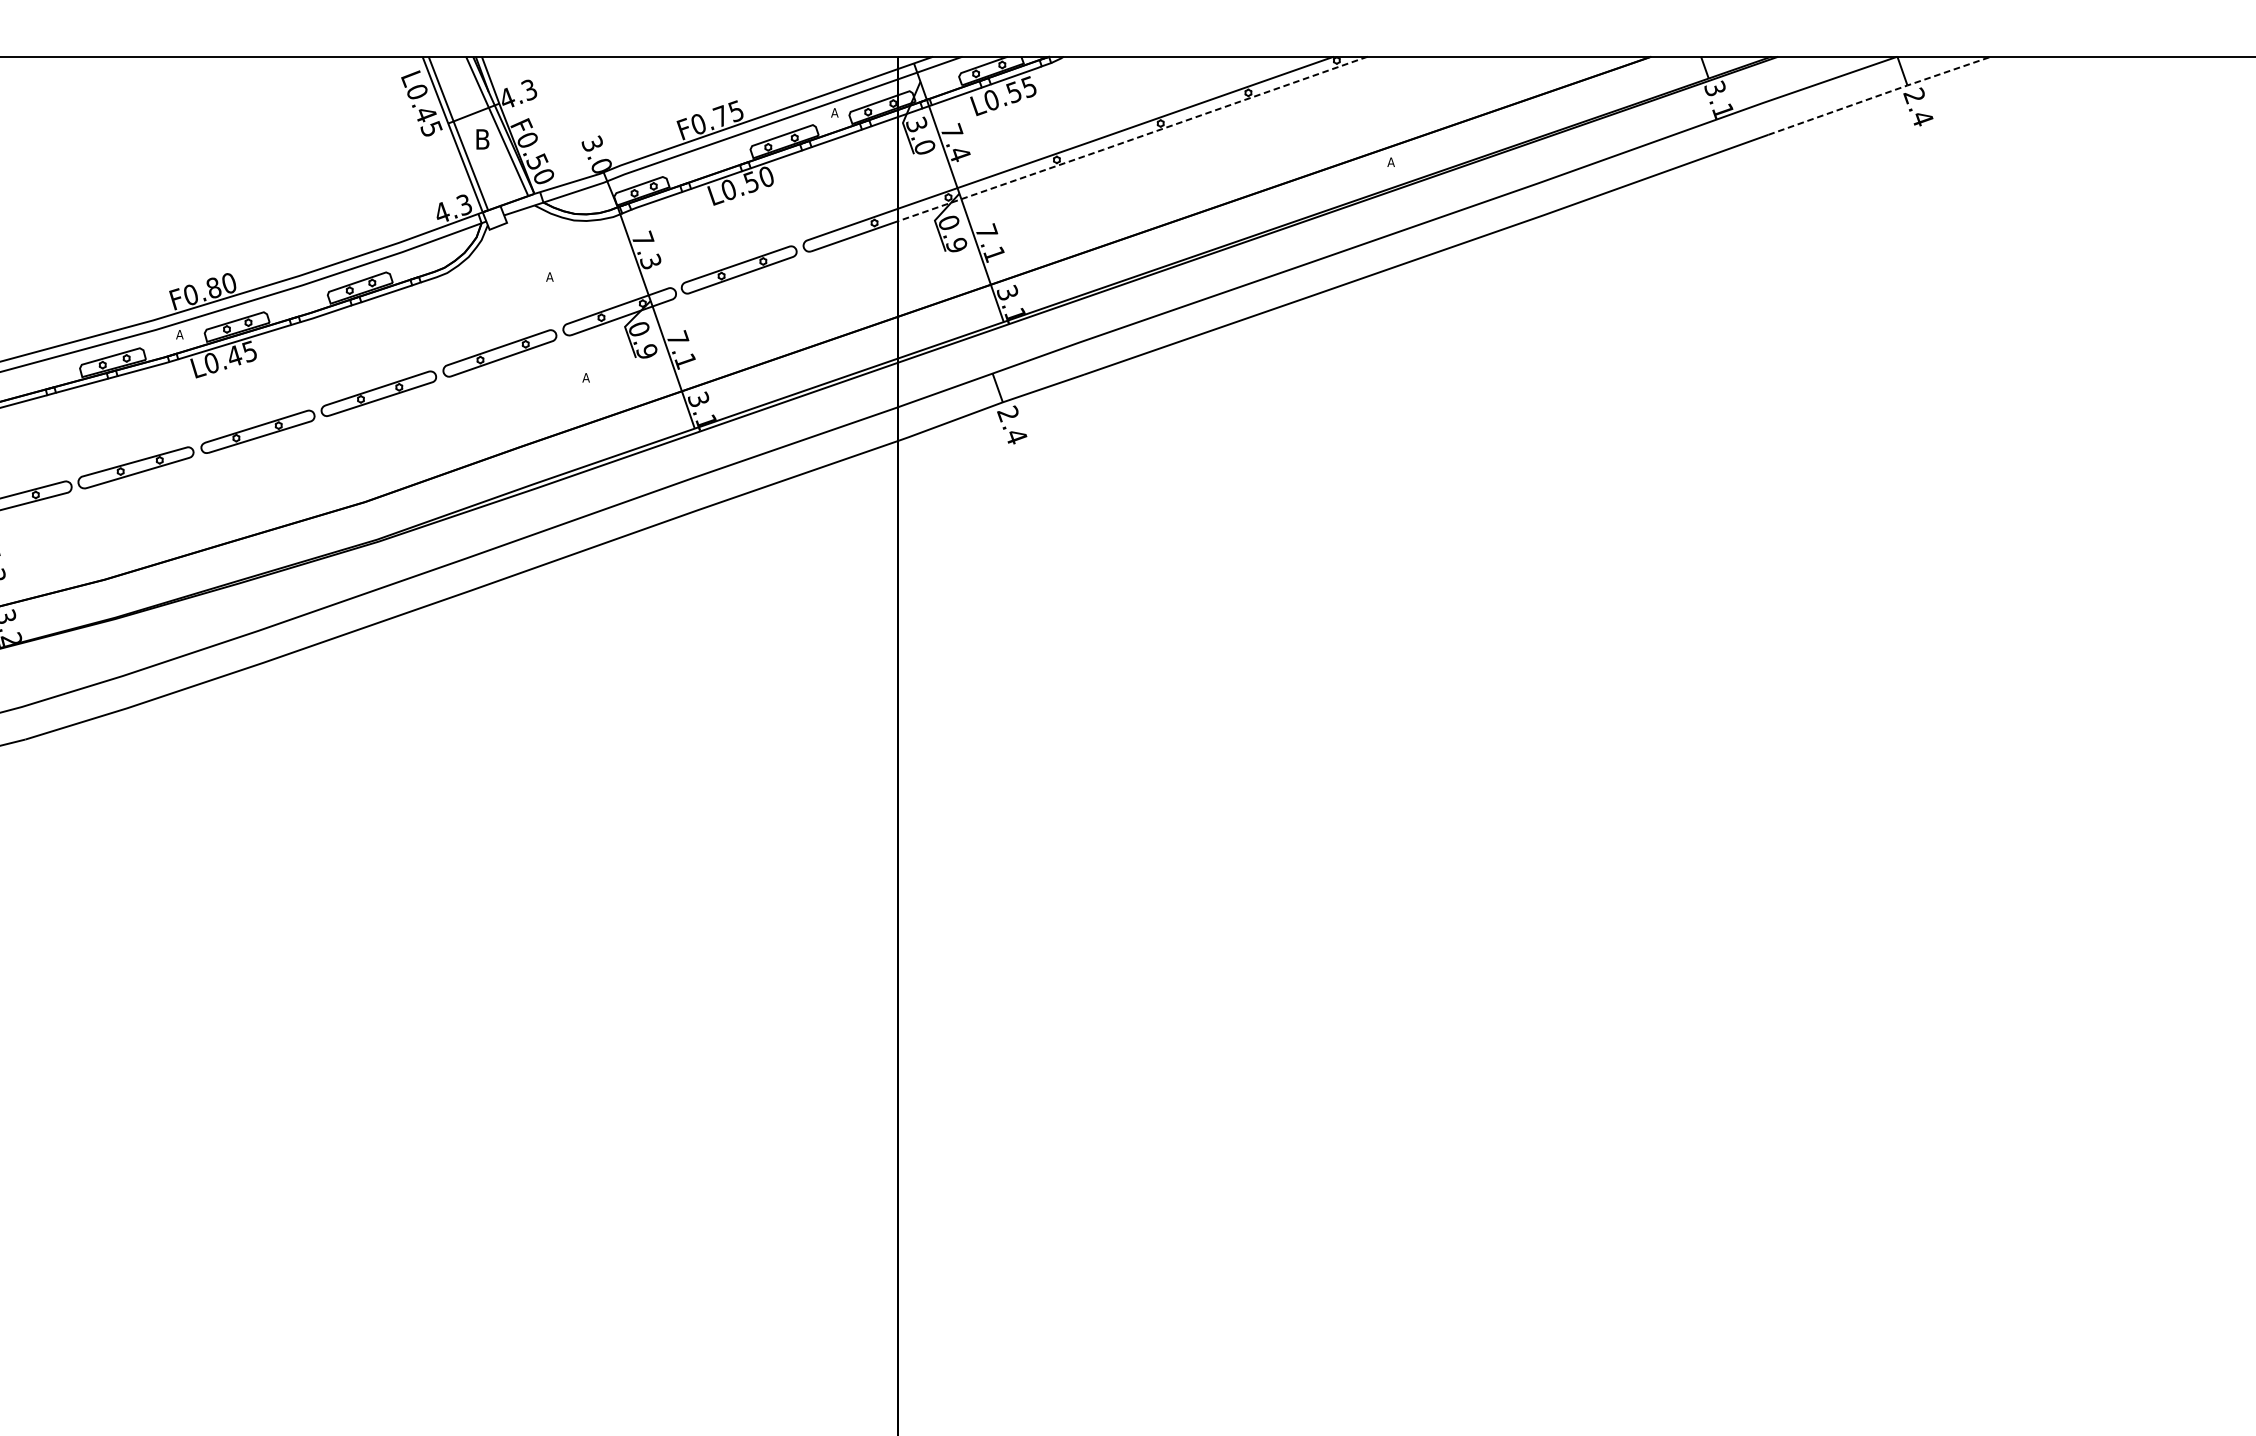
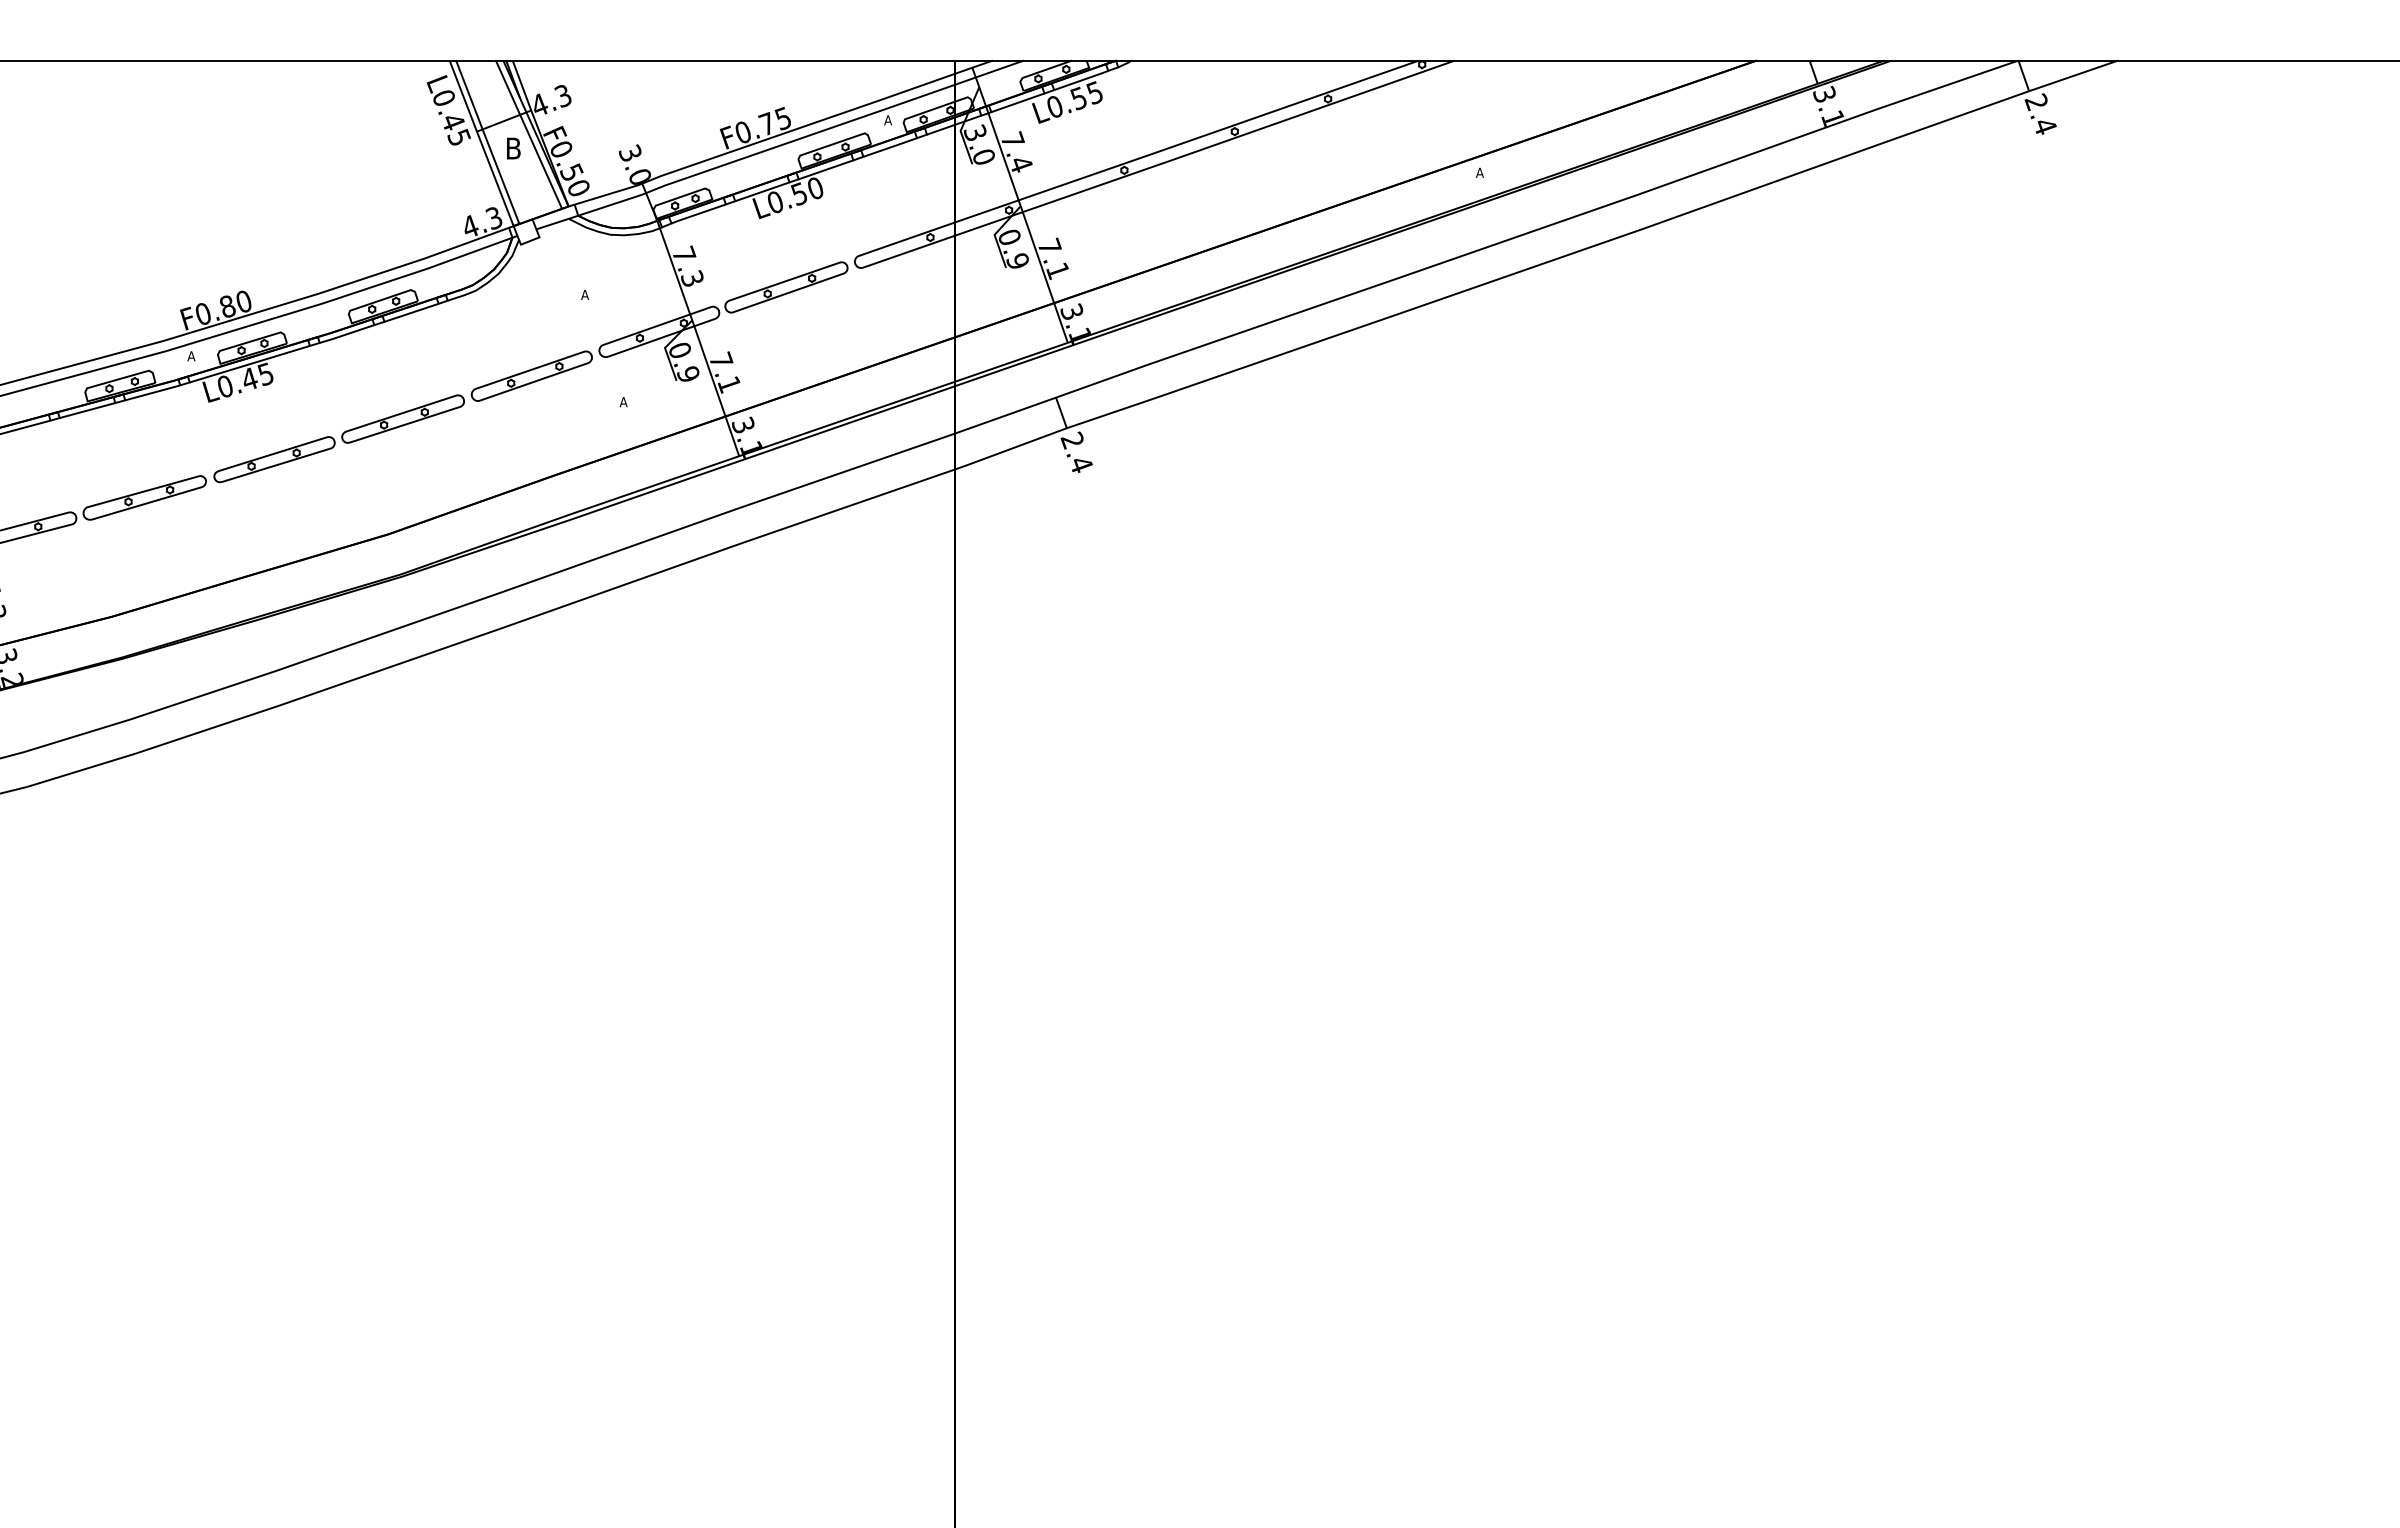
line: (1880, 95) -> (2000, 101), dashed -> solid
line: (1132, 139) -> (1204, 148), dashed -> solid

